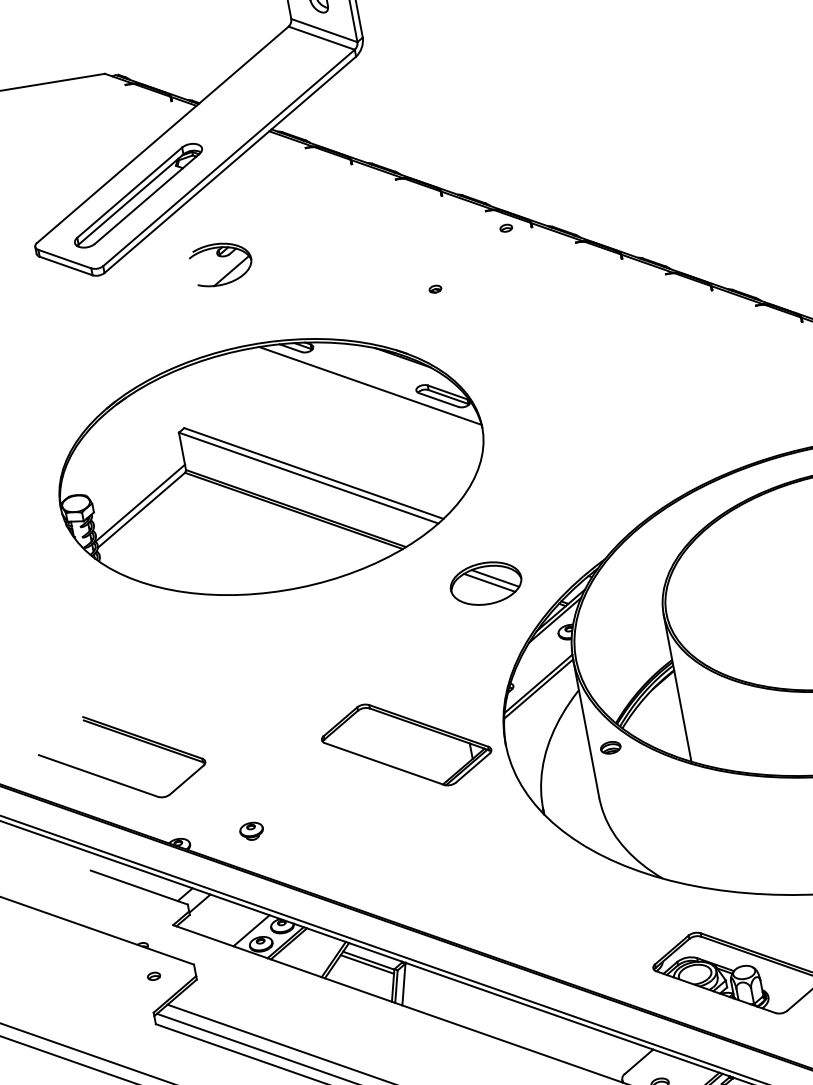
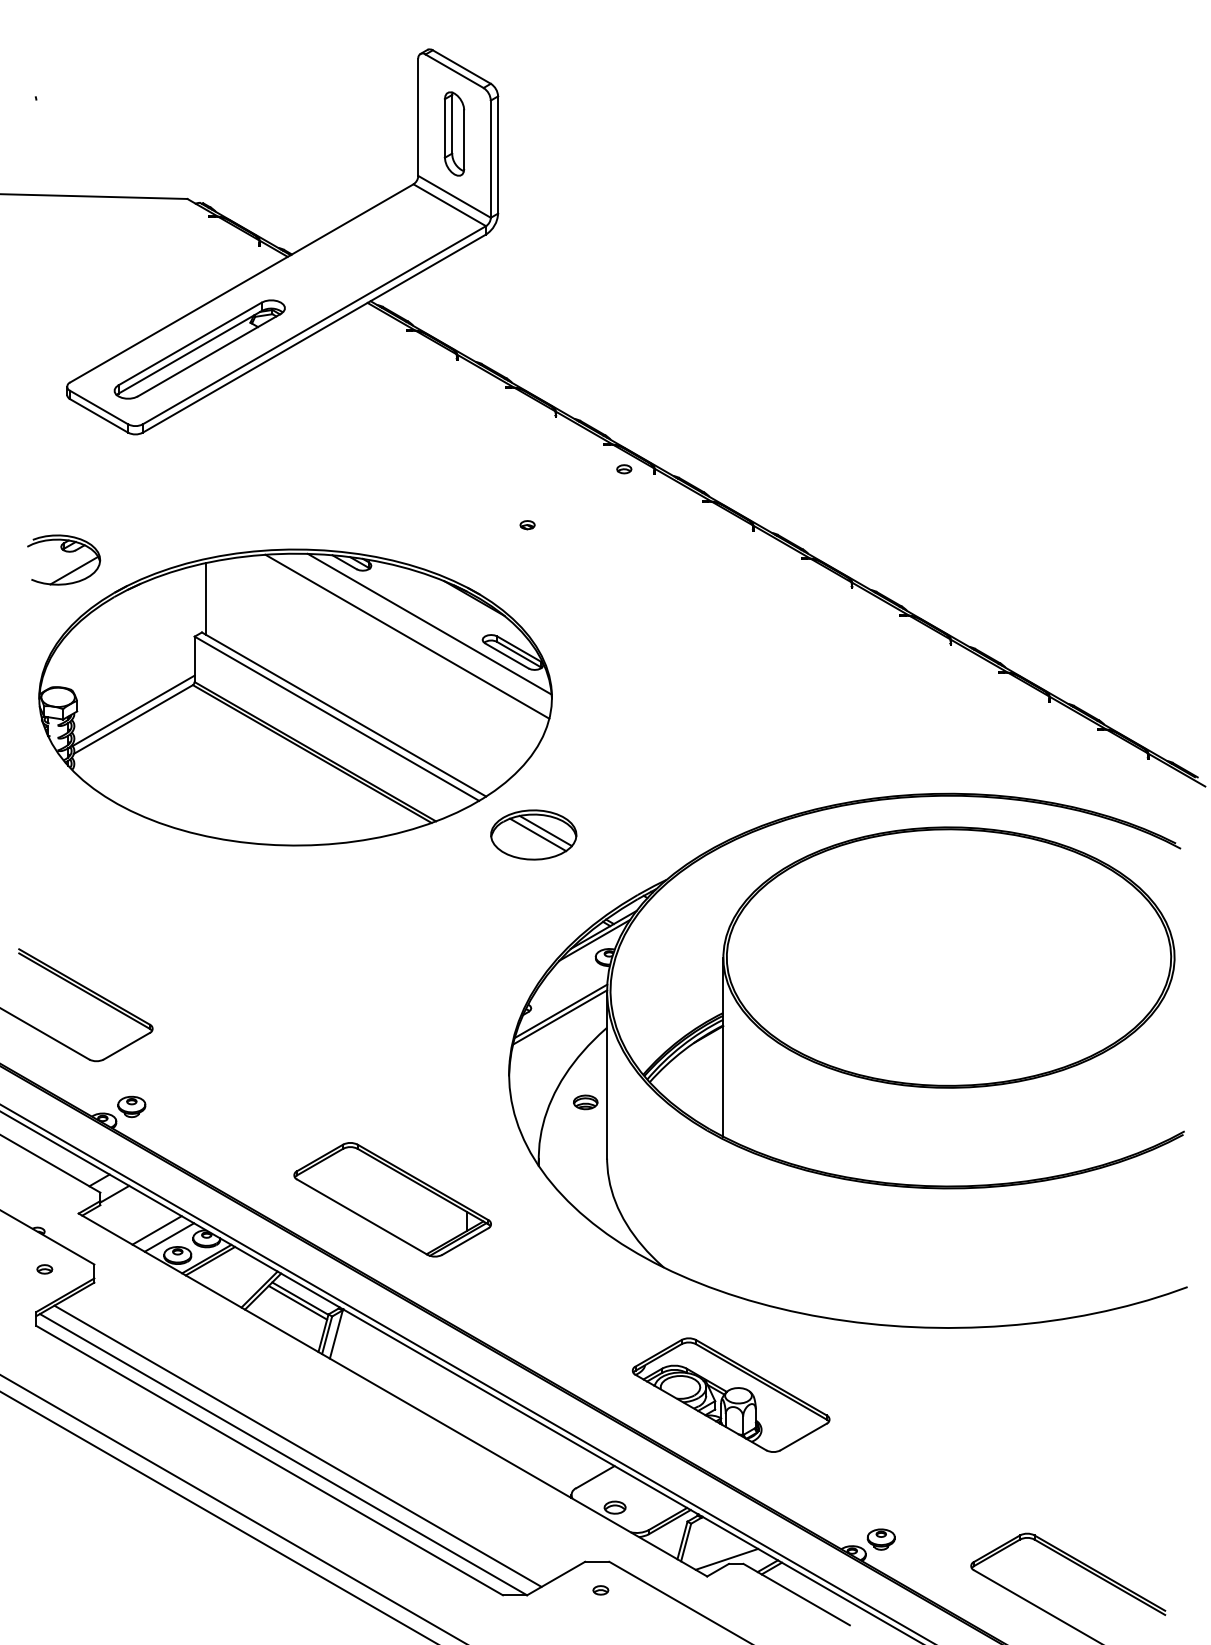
part: (222, 257) -> (66, 552), moved
line: (181, 399) -> (205, 598), added
line: (353, 399) -> (407, 636), added
part: (485, 583) -> (533, 834), moved
part: (406, 744) -> (392, 1199), moved
part: (610, 747) -> (585, 1102), moved
part: (251, 831) -> (131, 1106), moved
line: (239, 927) -> (156, 1230), added

